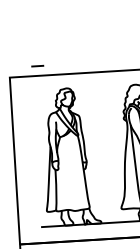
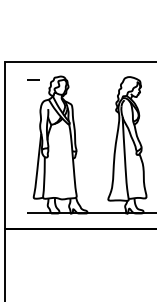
line: (37, 66) -> (33, 79), moved

